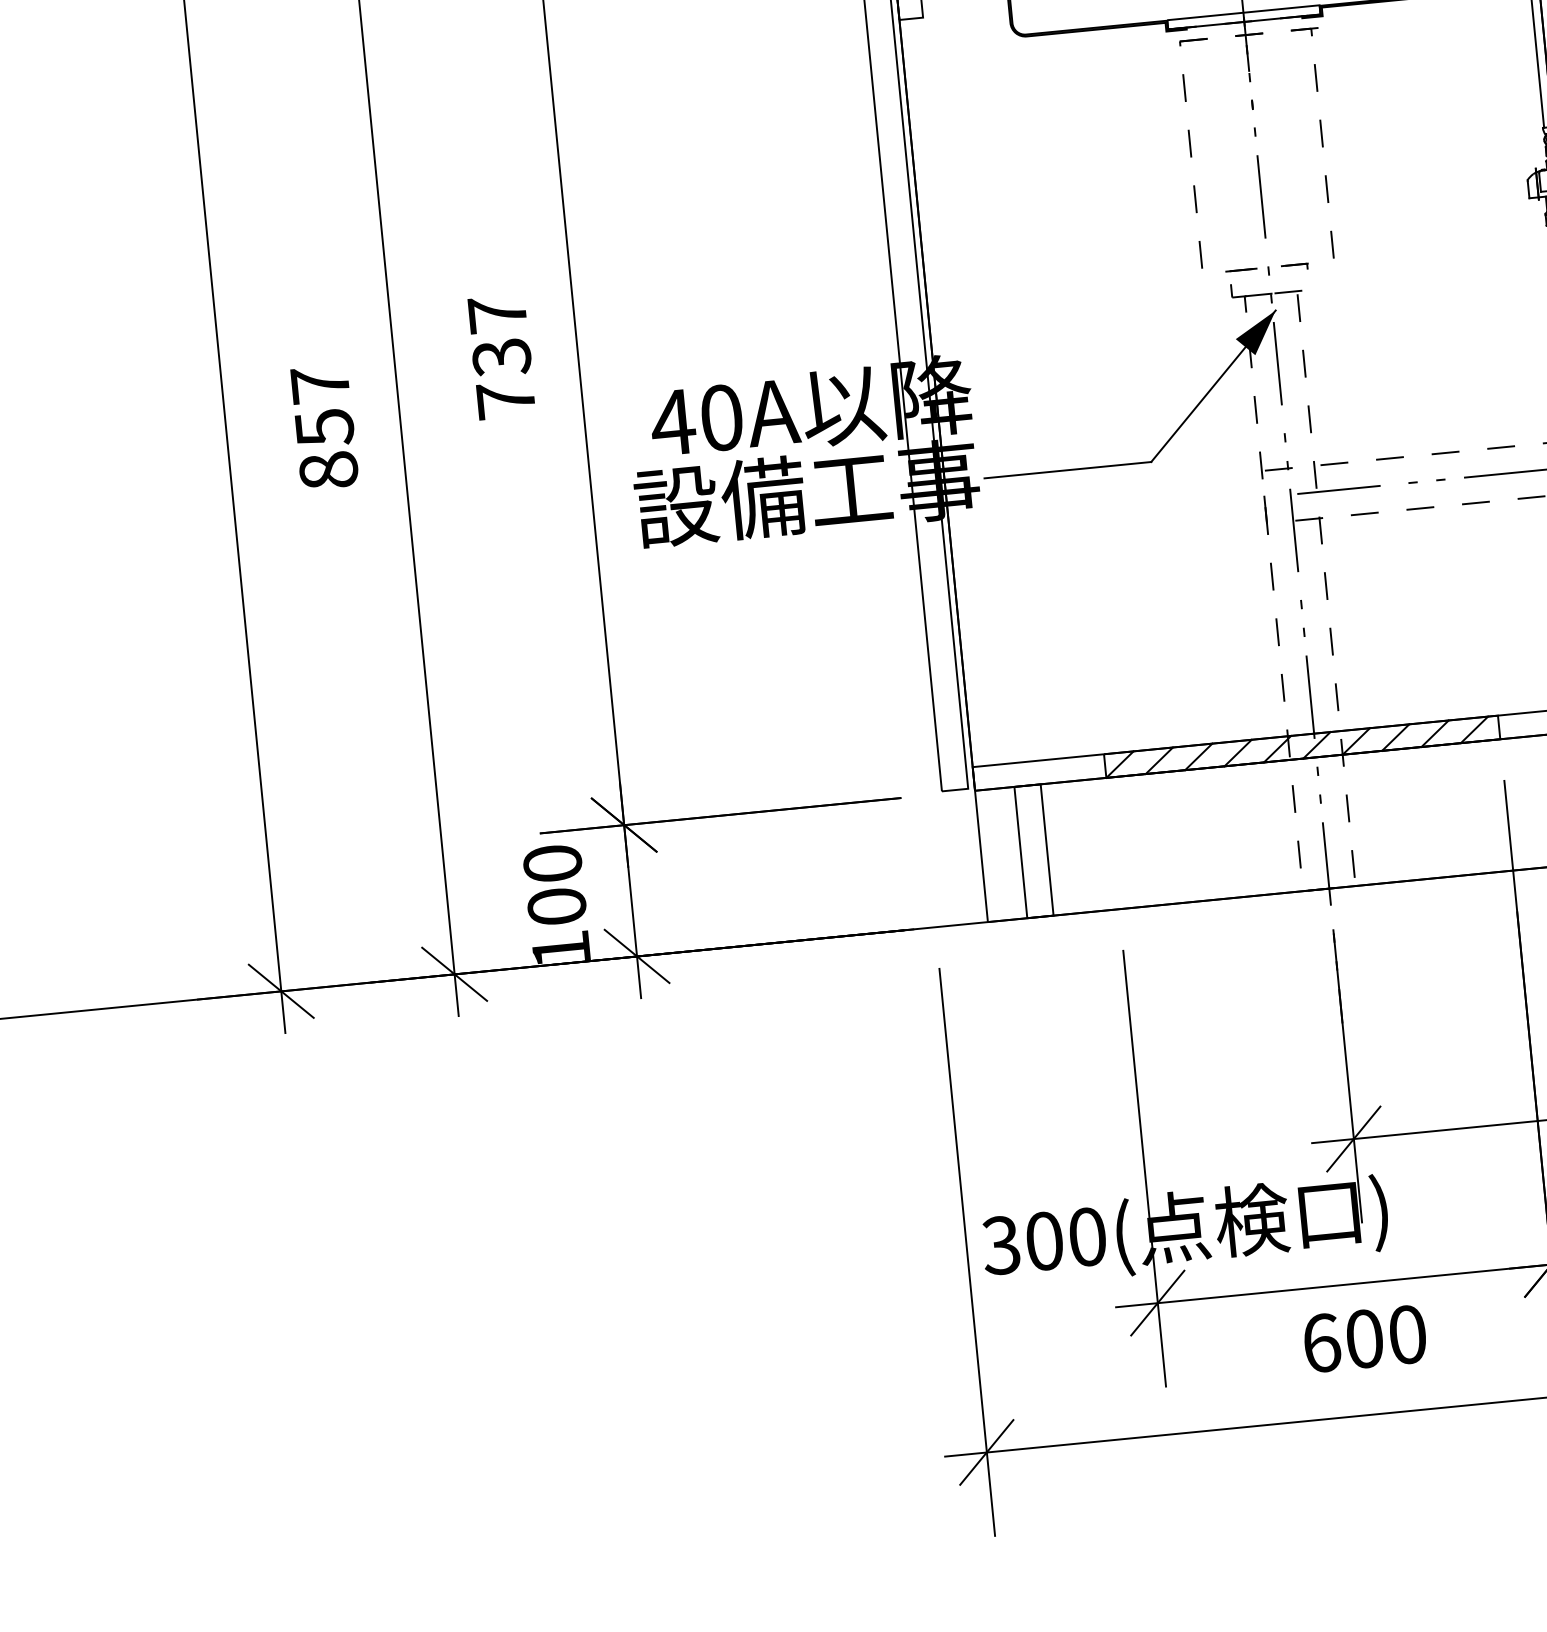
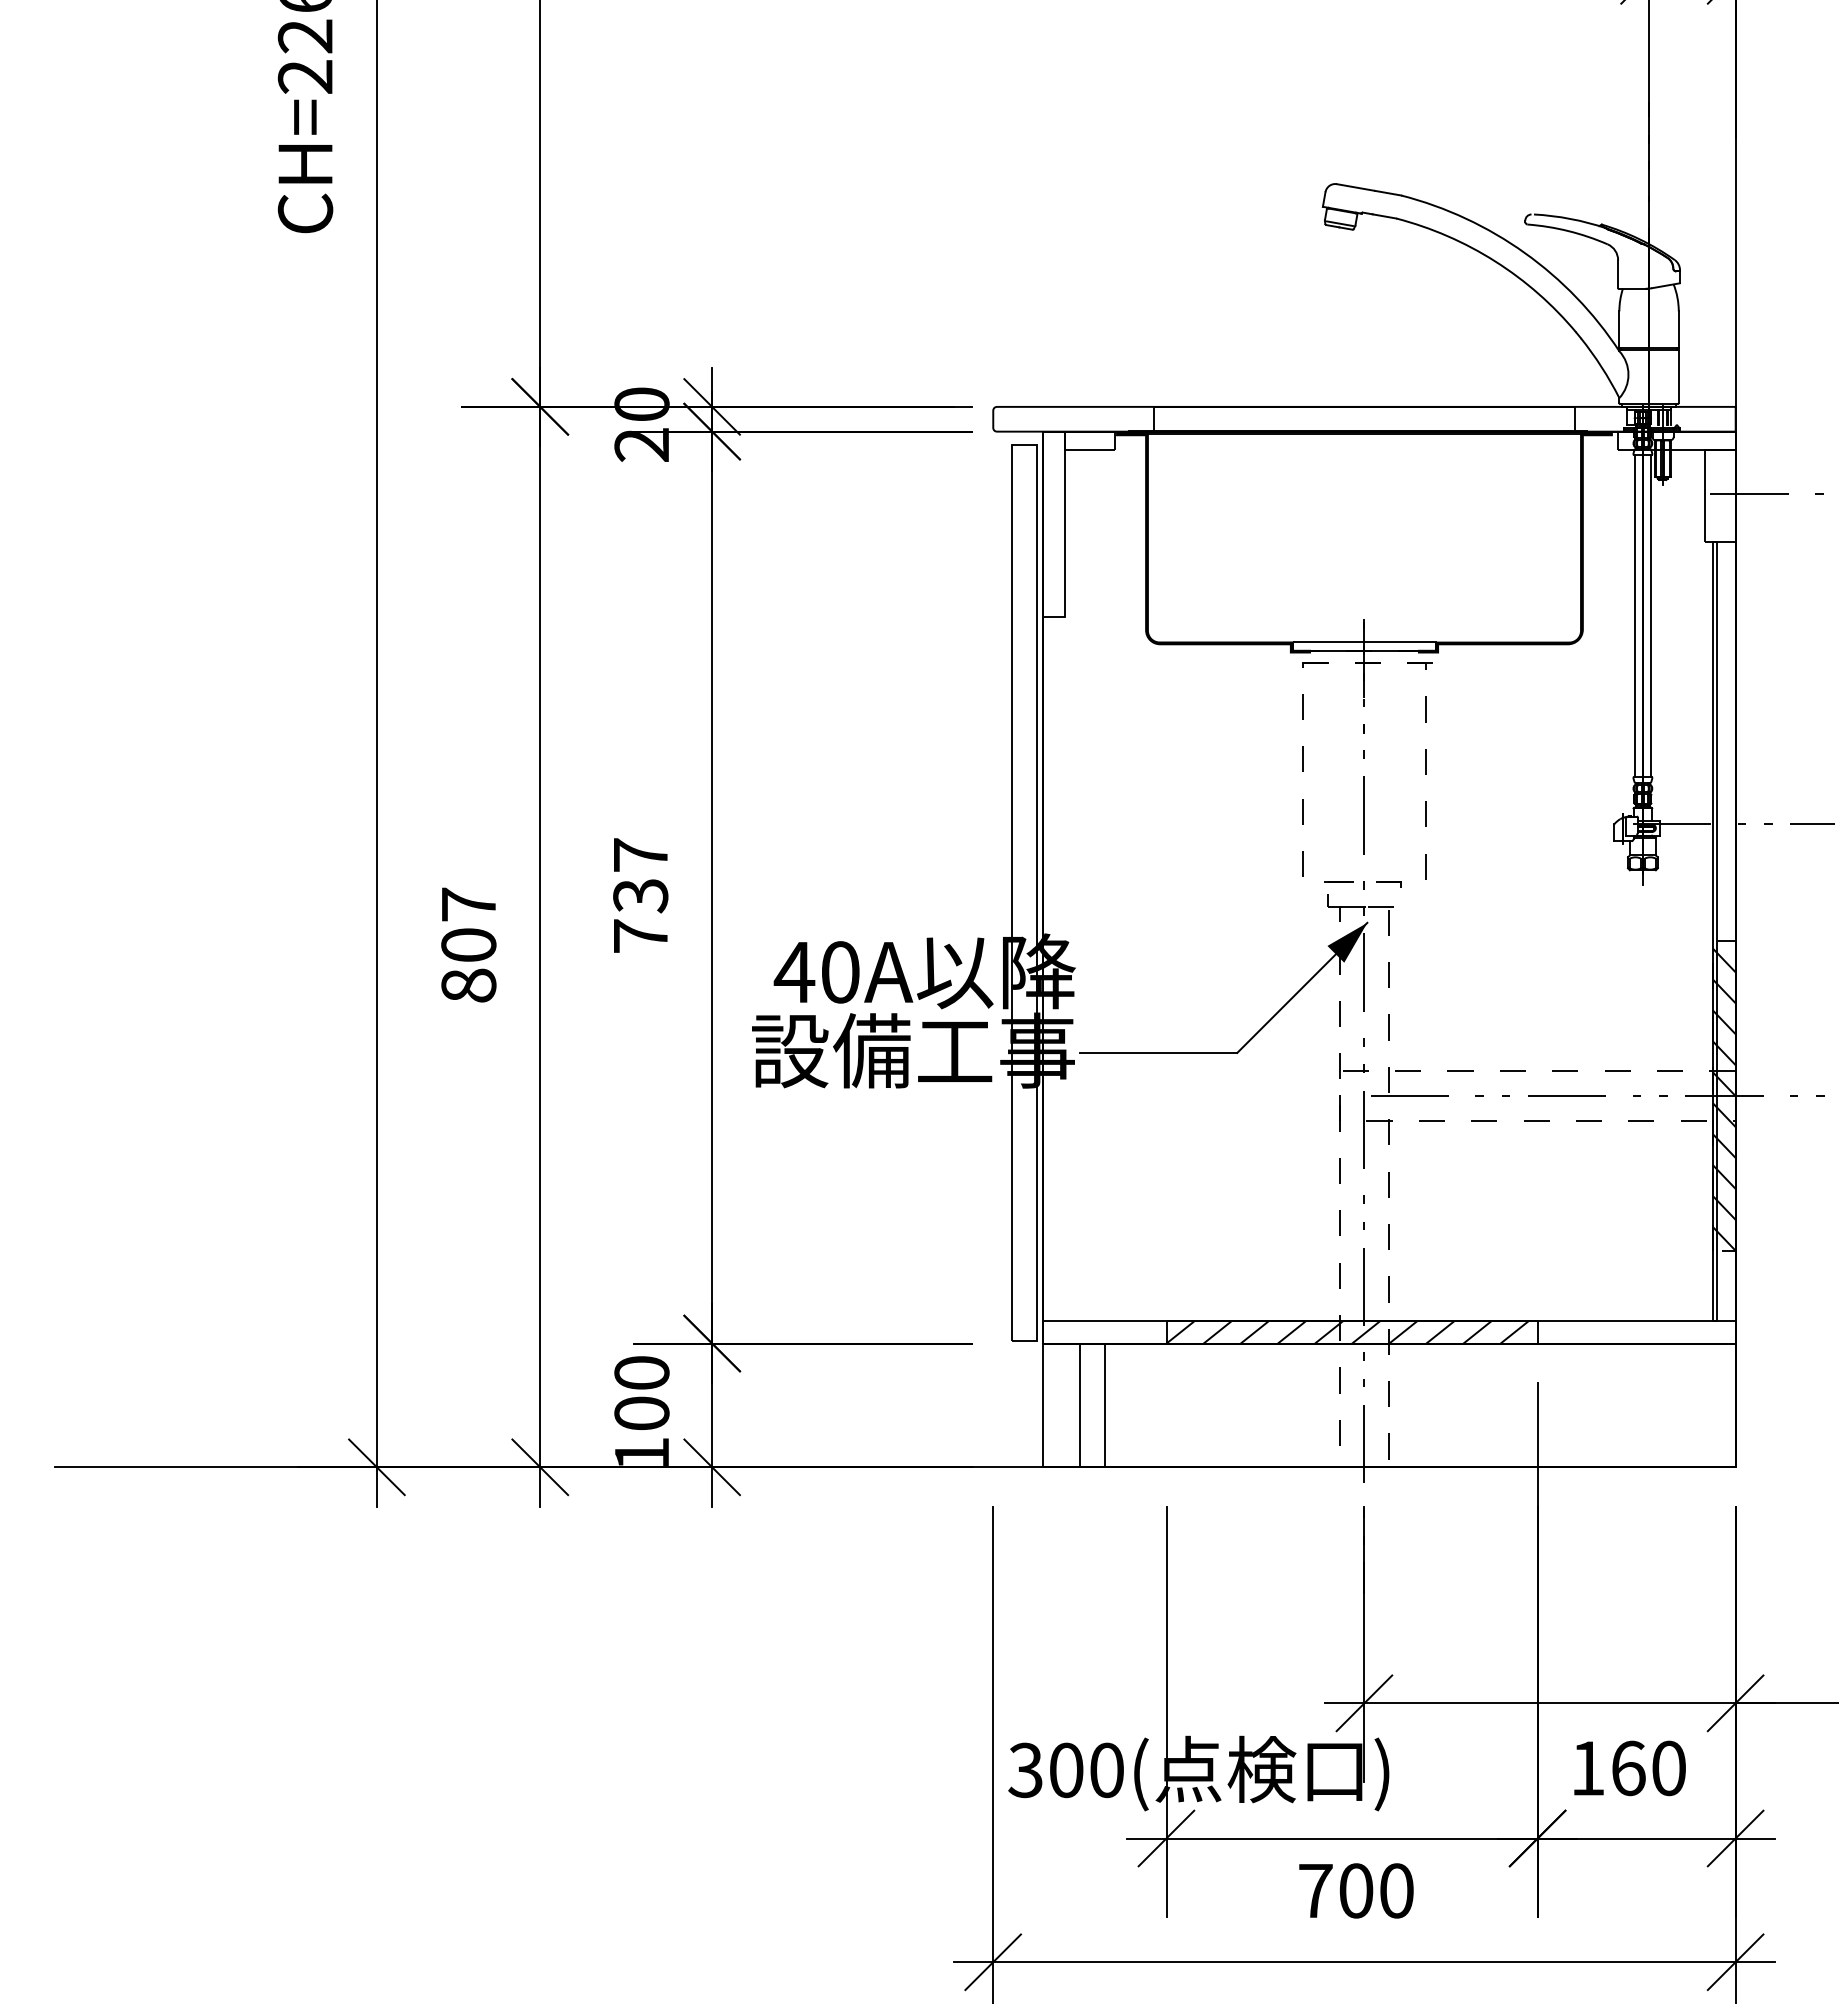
text: (324, 428) -> (468, 945), 857 -> 807
text: (1321, 1342) -> (1315, 1890), 600 -> 700

